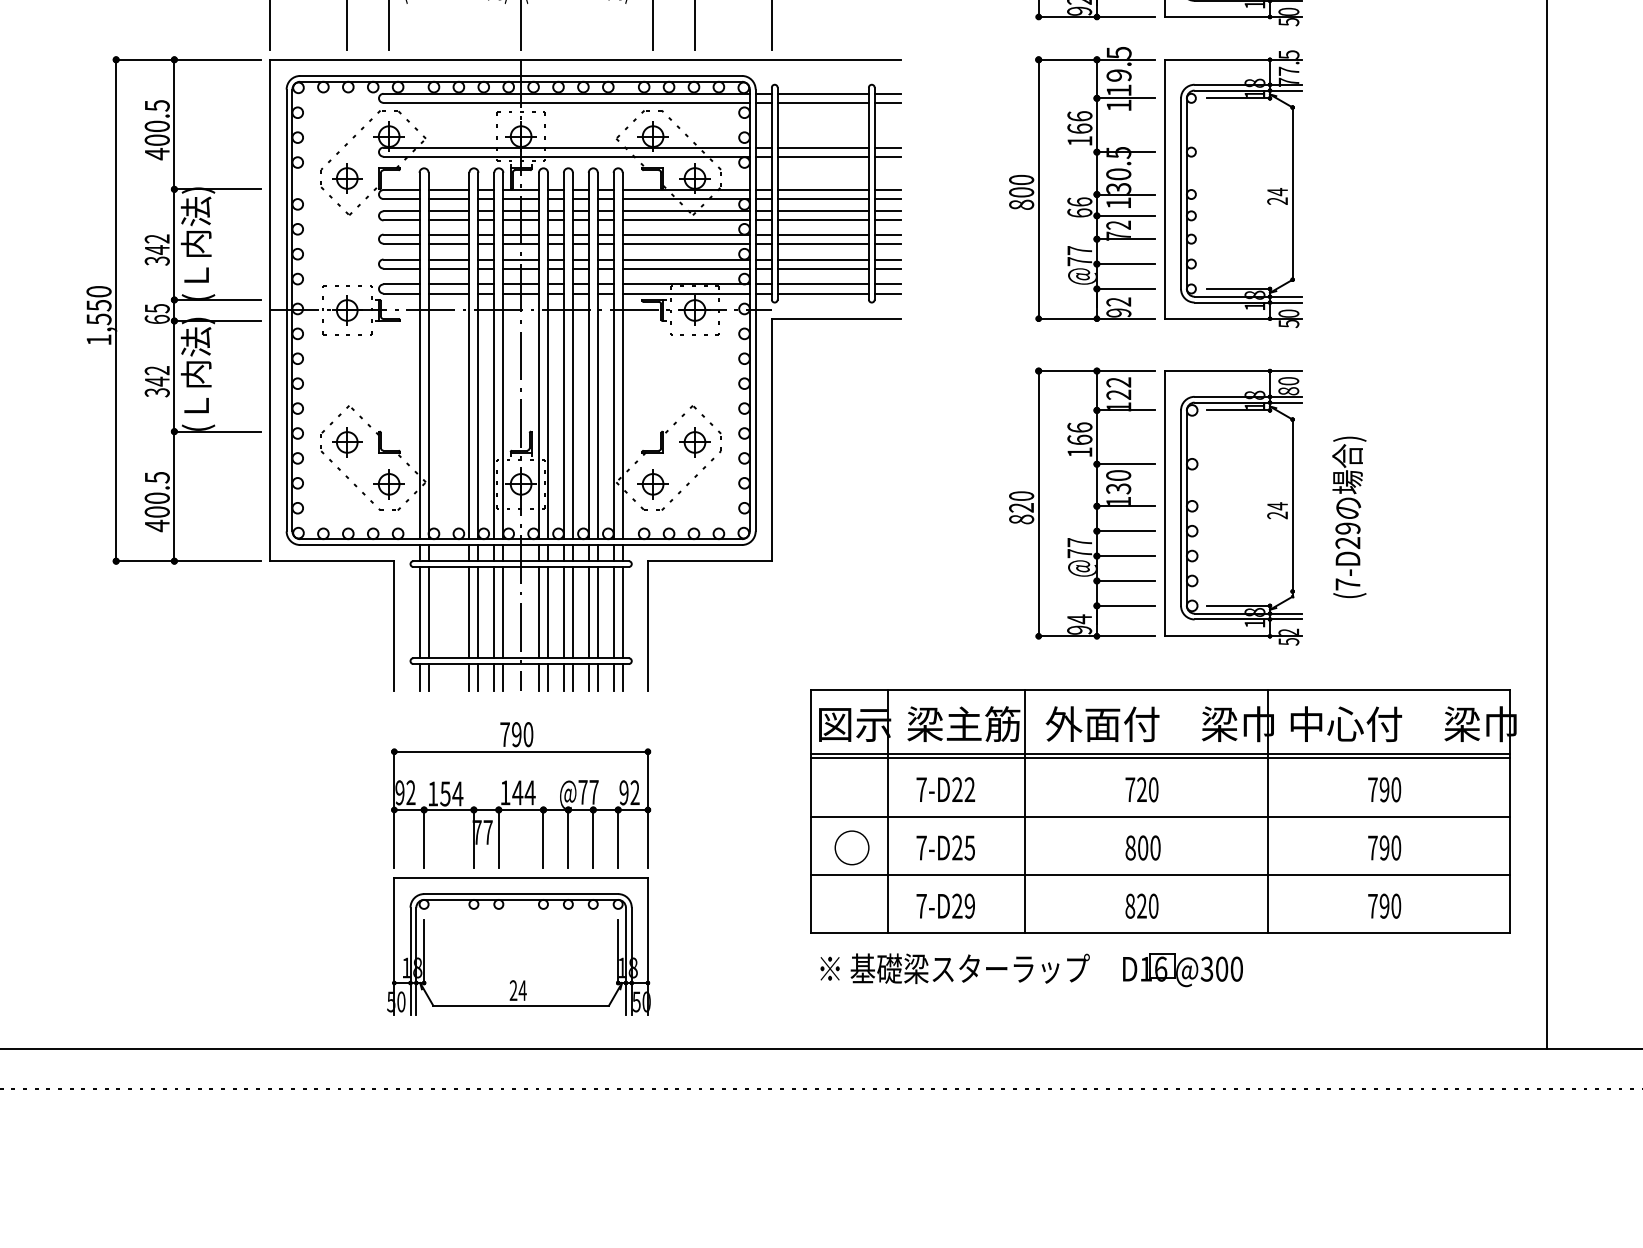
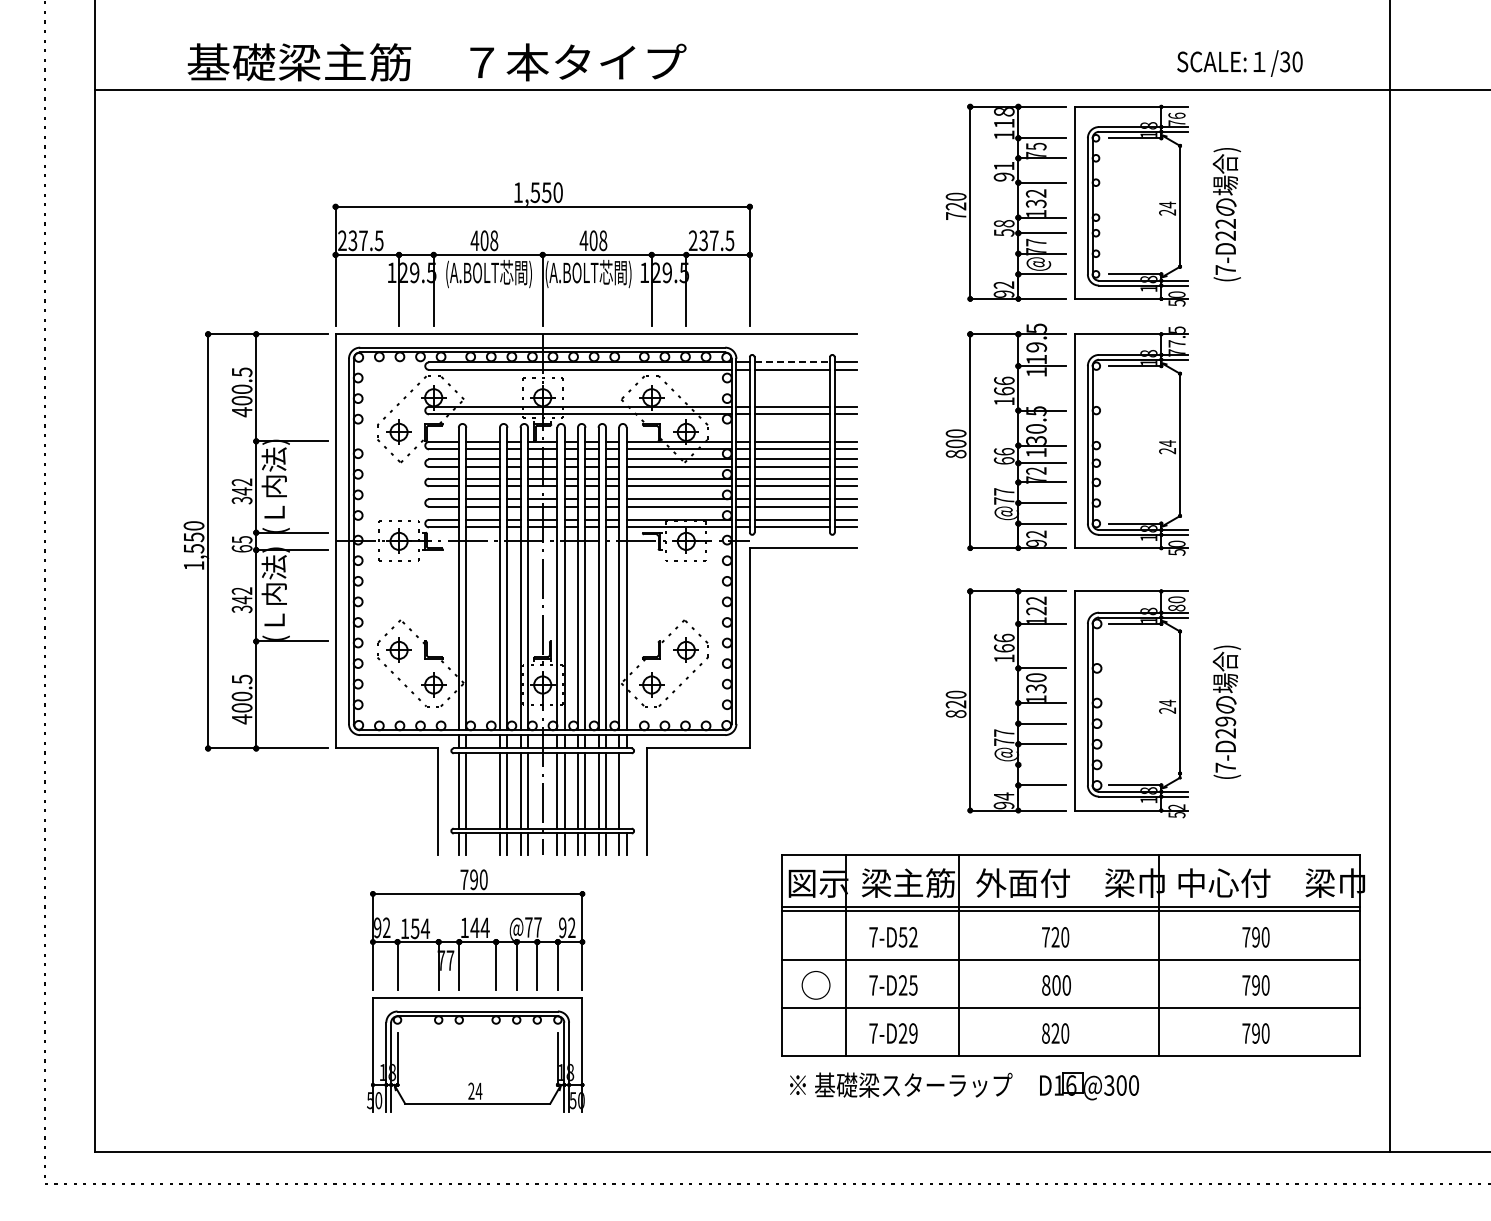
line: (823, 93) -> (792, 362), solid -> dashed
line: (1126, 580) -> (1042, 764), removed
line: (622, 612) -> (626, 790), removed
text: (956, 789) -> (902, 937), 7-D22 -> 7-D52
part: (519, 877) -> (476, 997), moved

